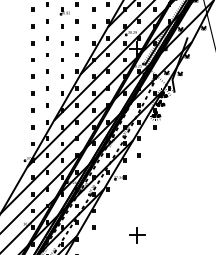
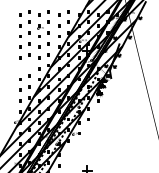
part: (39, 74) -> (24, 67), removed

